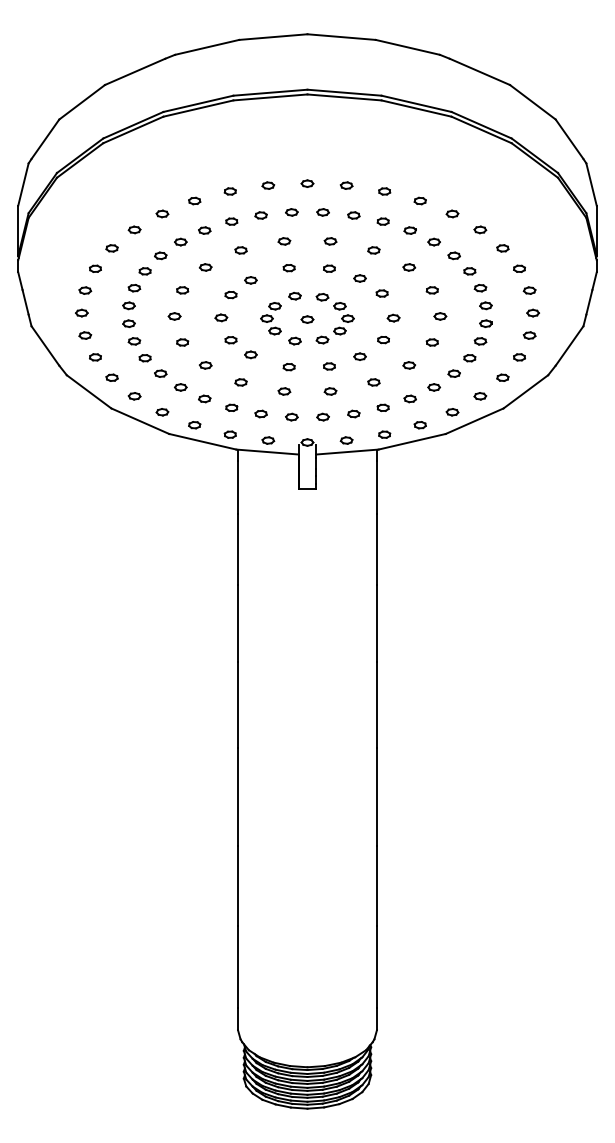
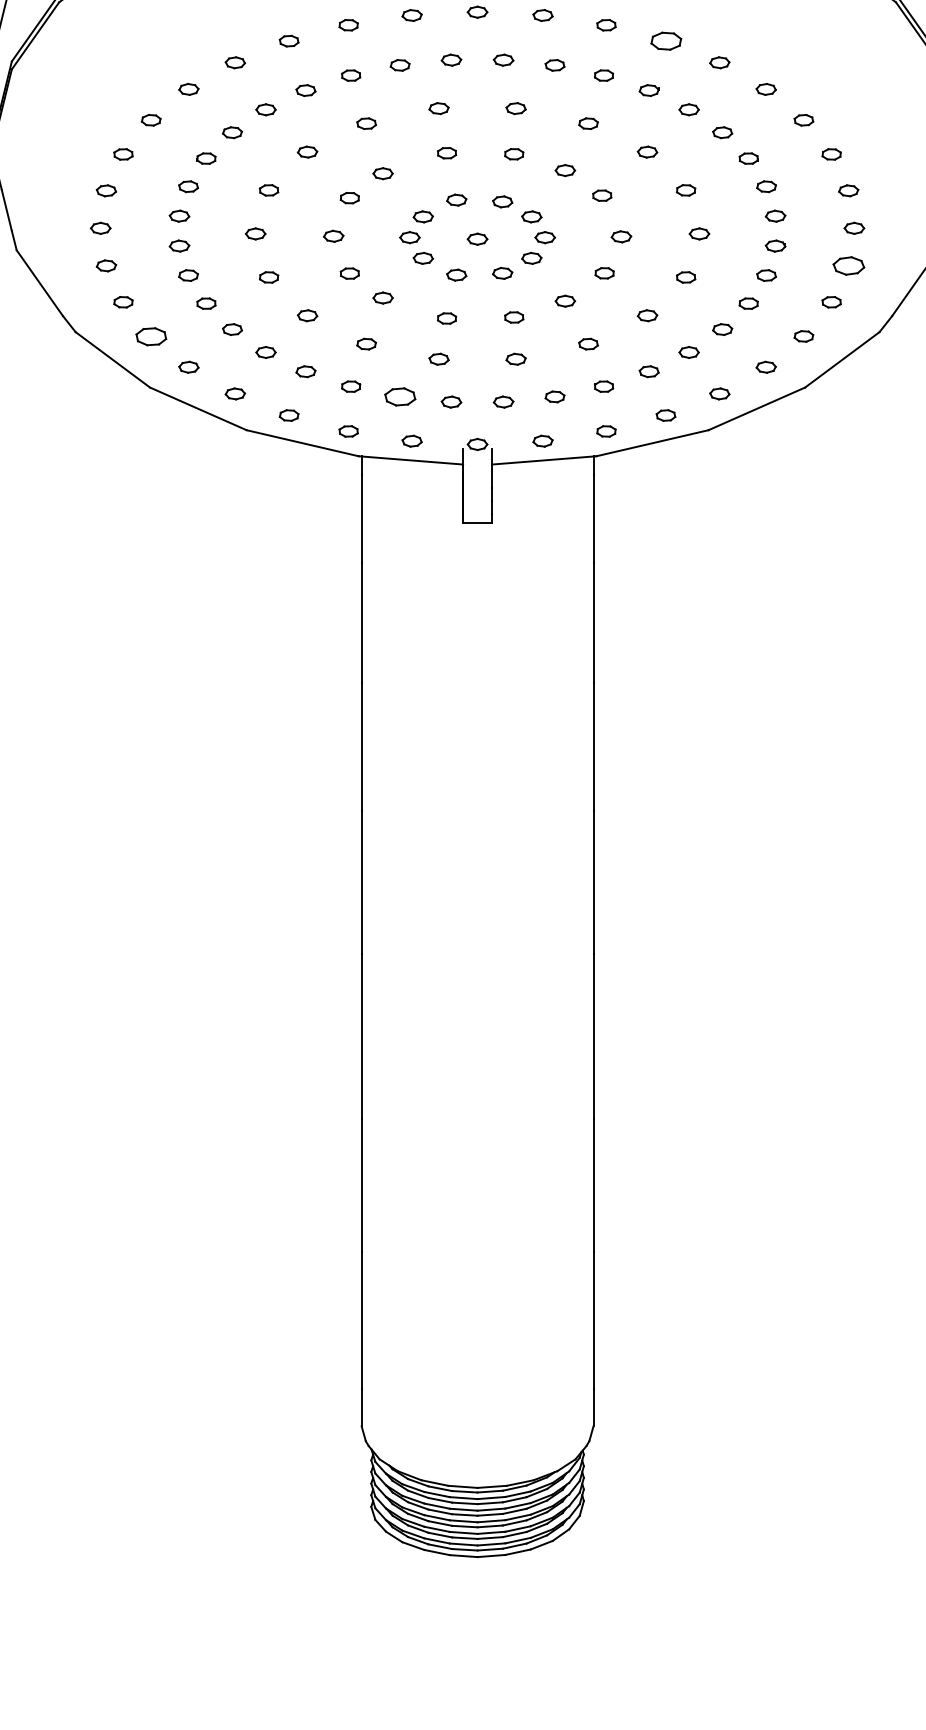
part: (419, 200) -> (664, 40), size x1.6
part: (529, 335) -> (848, 265), size x1.6
part: (111, 377) -> (150, 335), size x1.6
part: (260, 413) -> (399, 396), size x1.6

